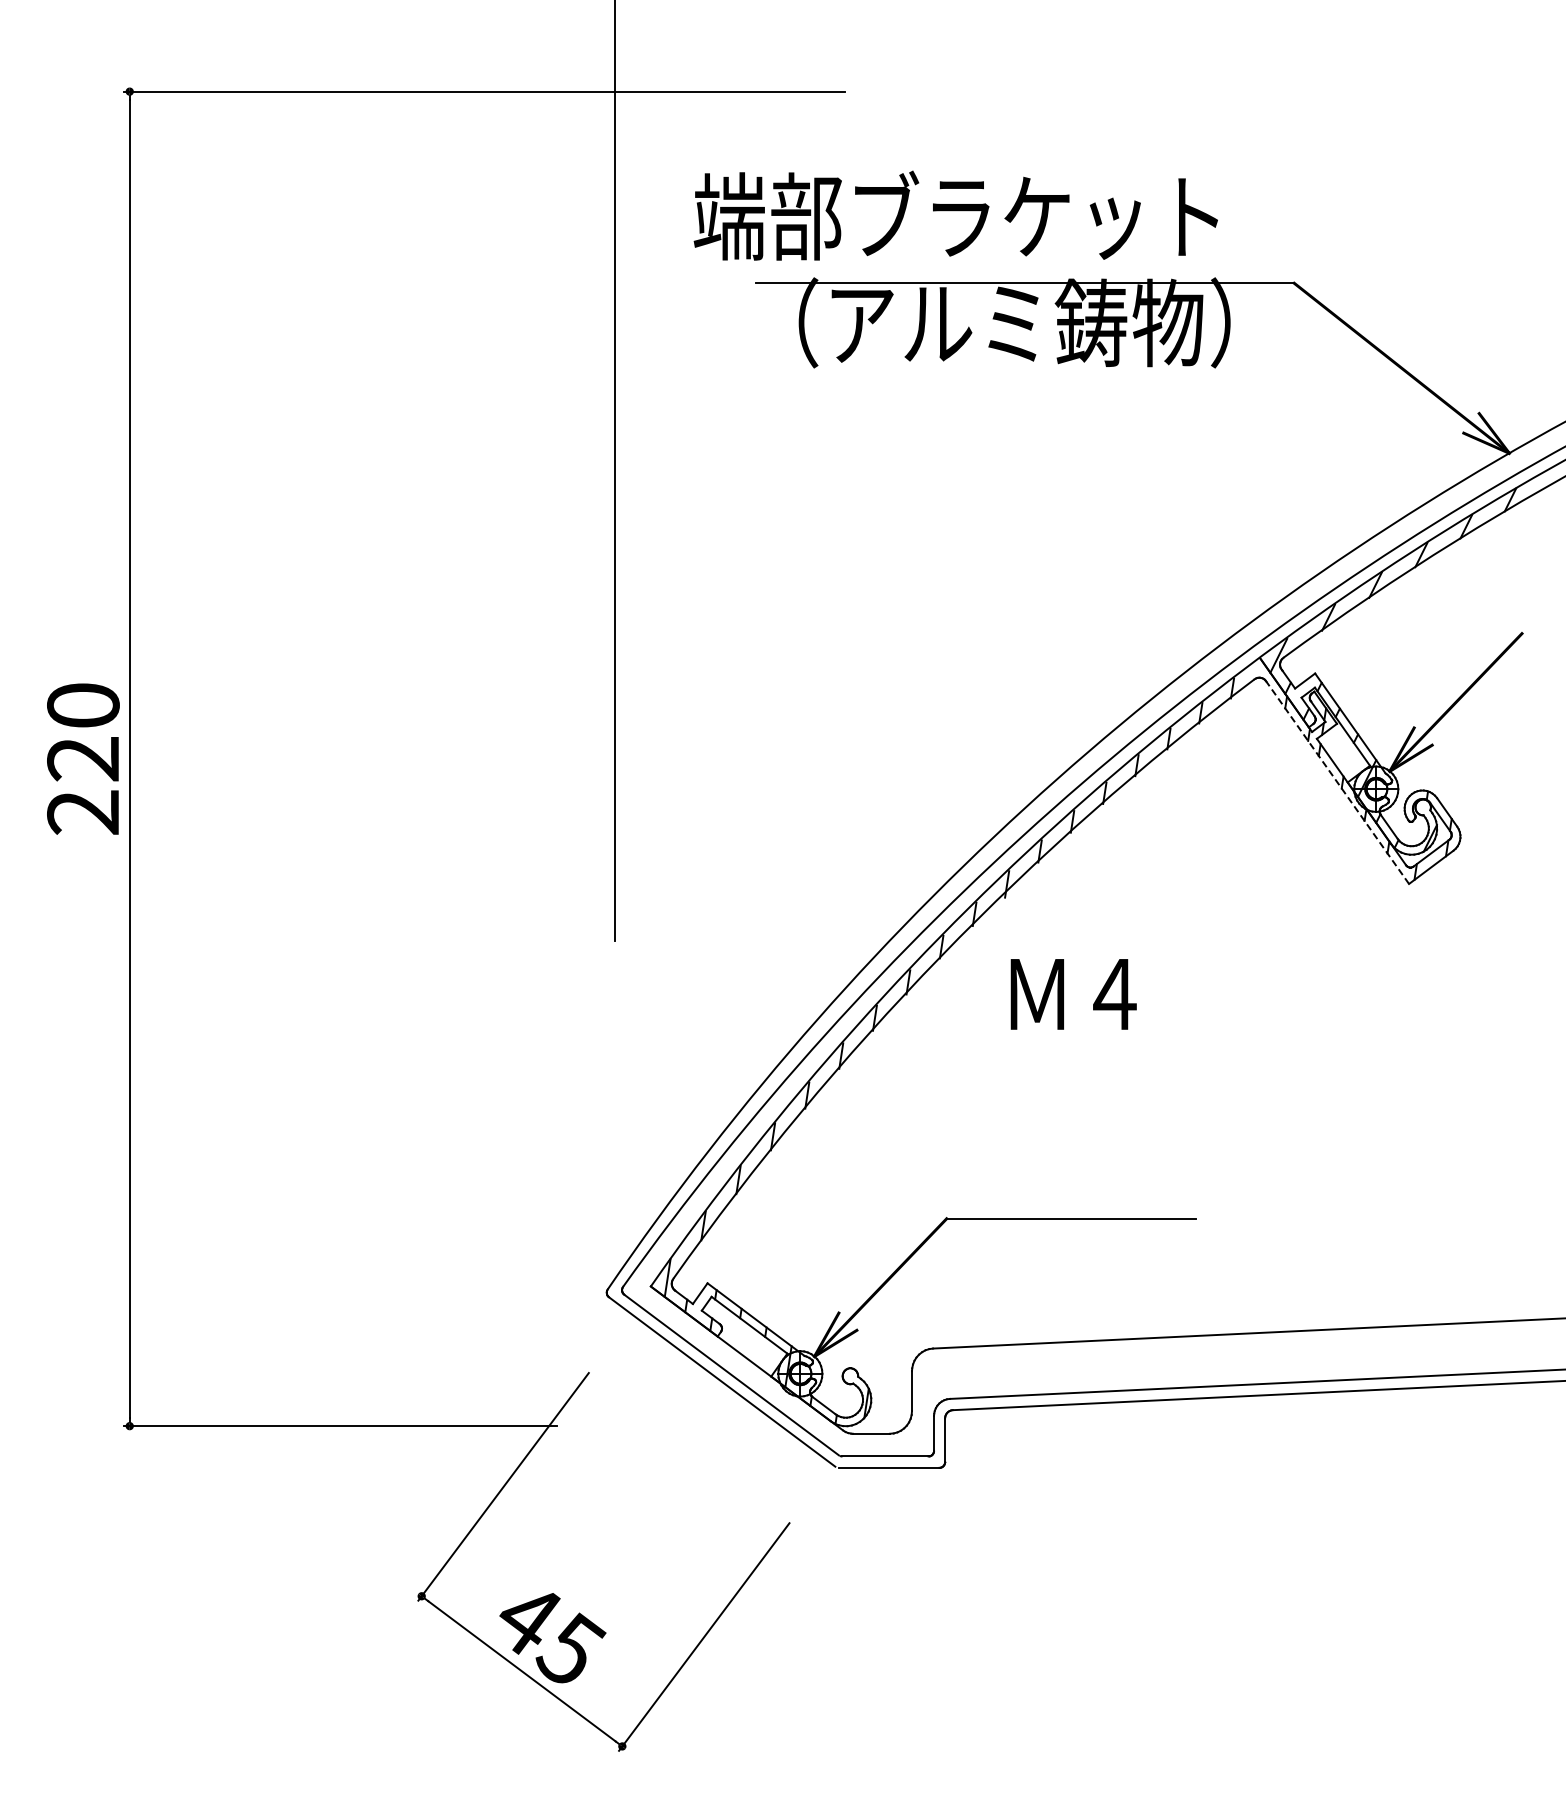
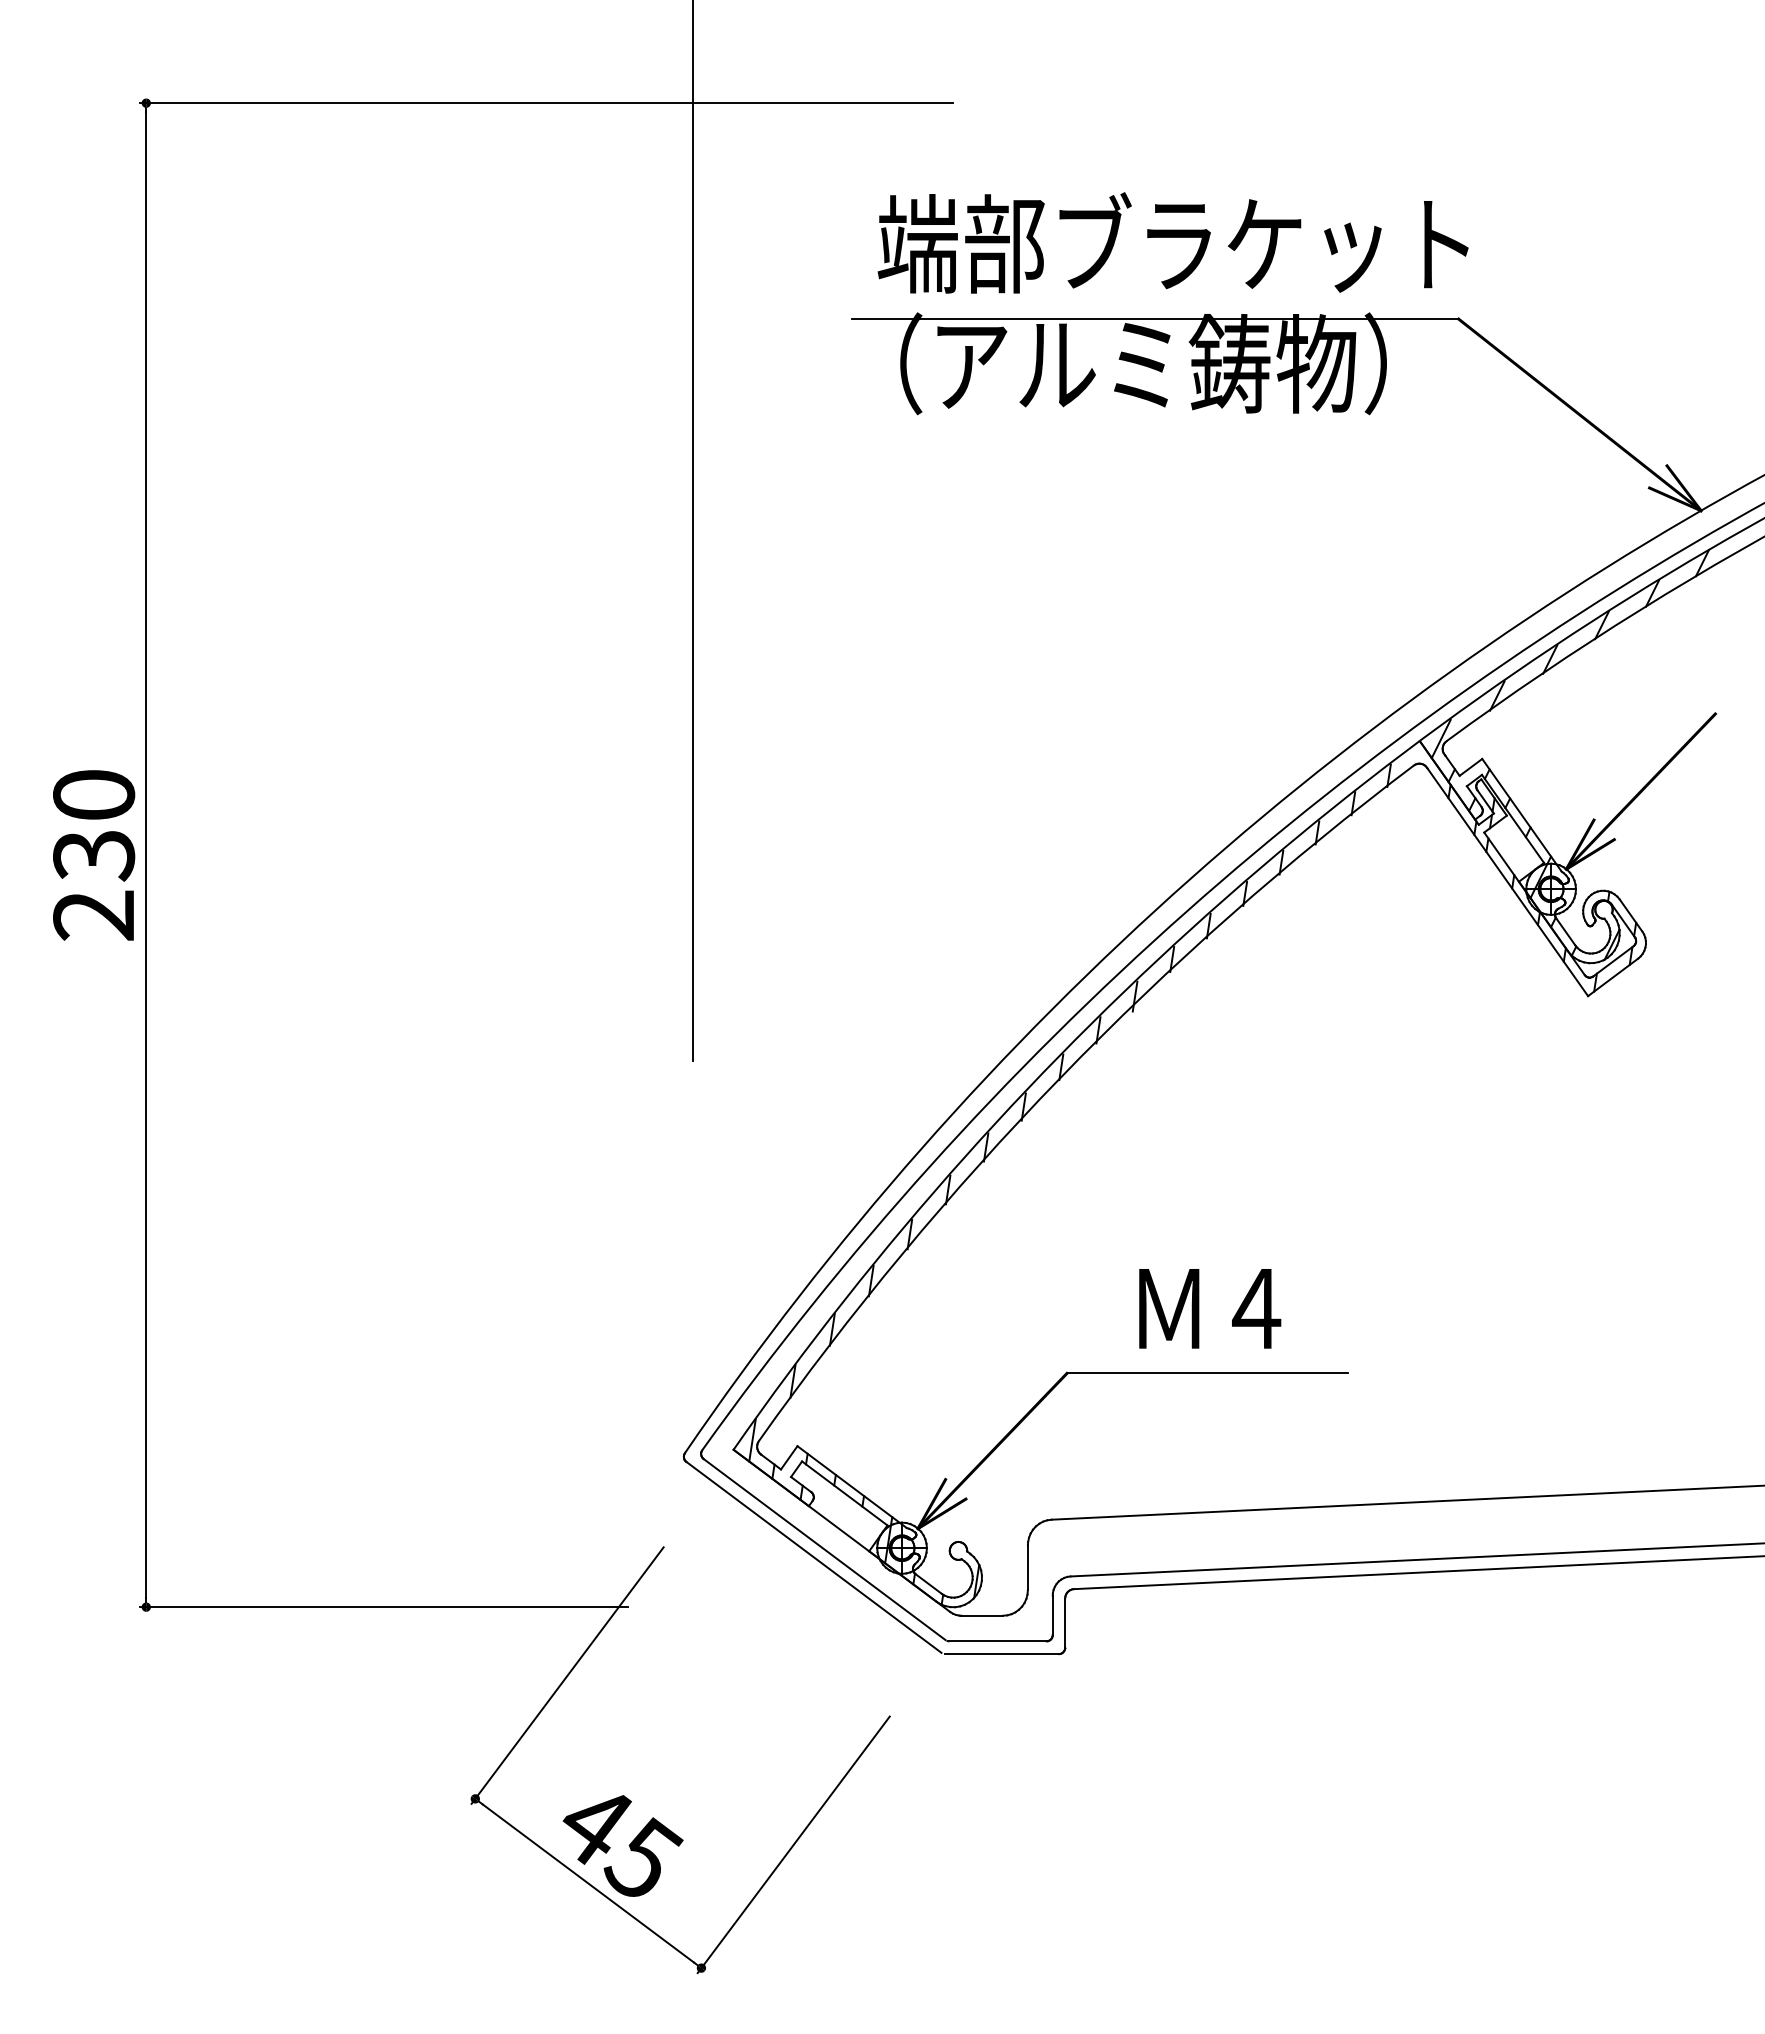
text: (955, 215) -> (1172, 242), moved
text: (83, 759) -> (94, 855), 220 -> 230
line: (1337, 782) -> (1507, 881), dashed -> solid
text: (1073, 994) -> (1209, 1308), moved

